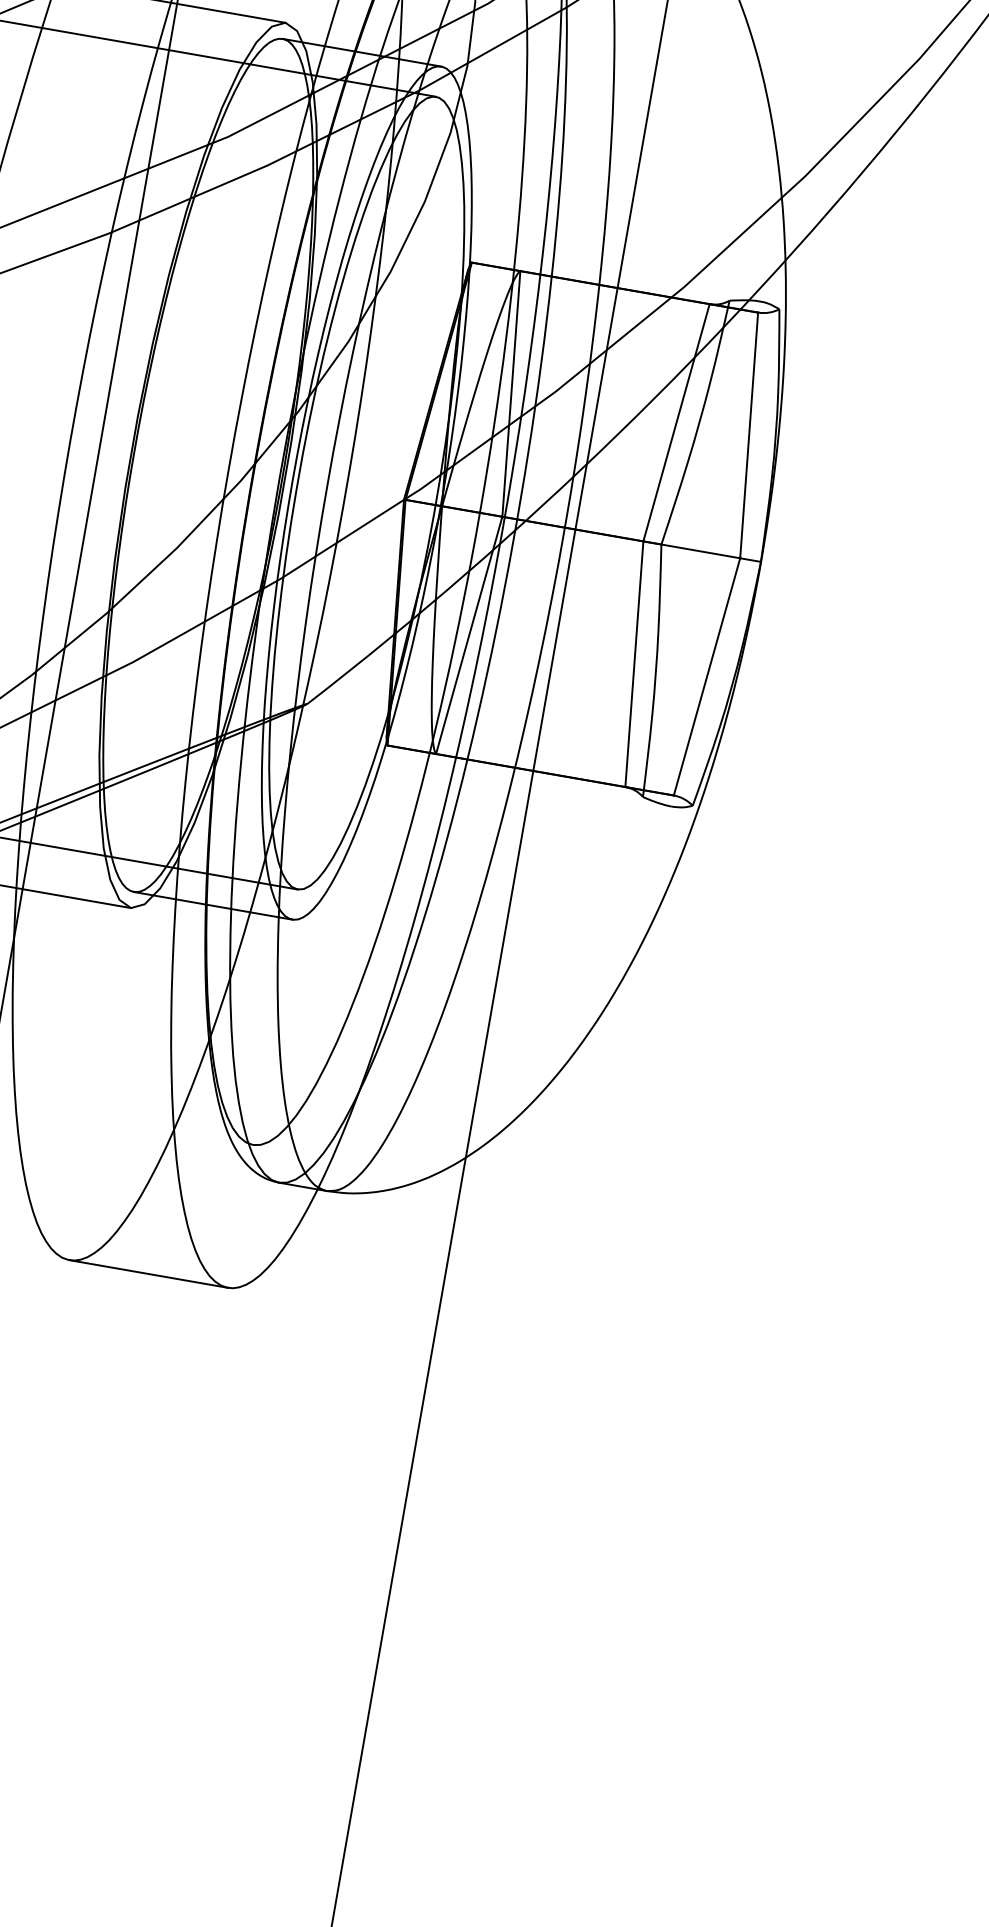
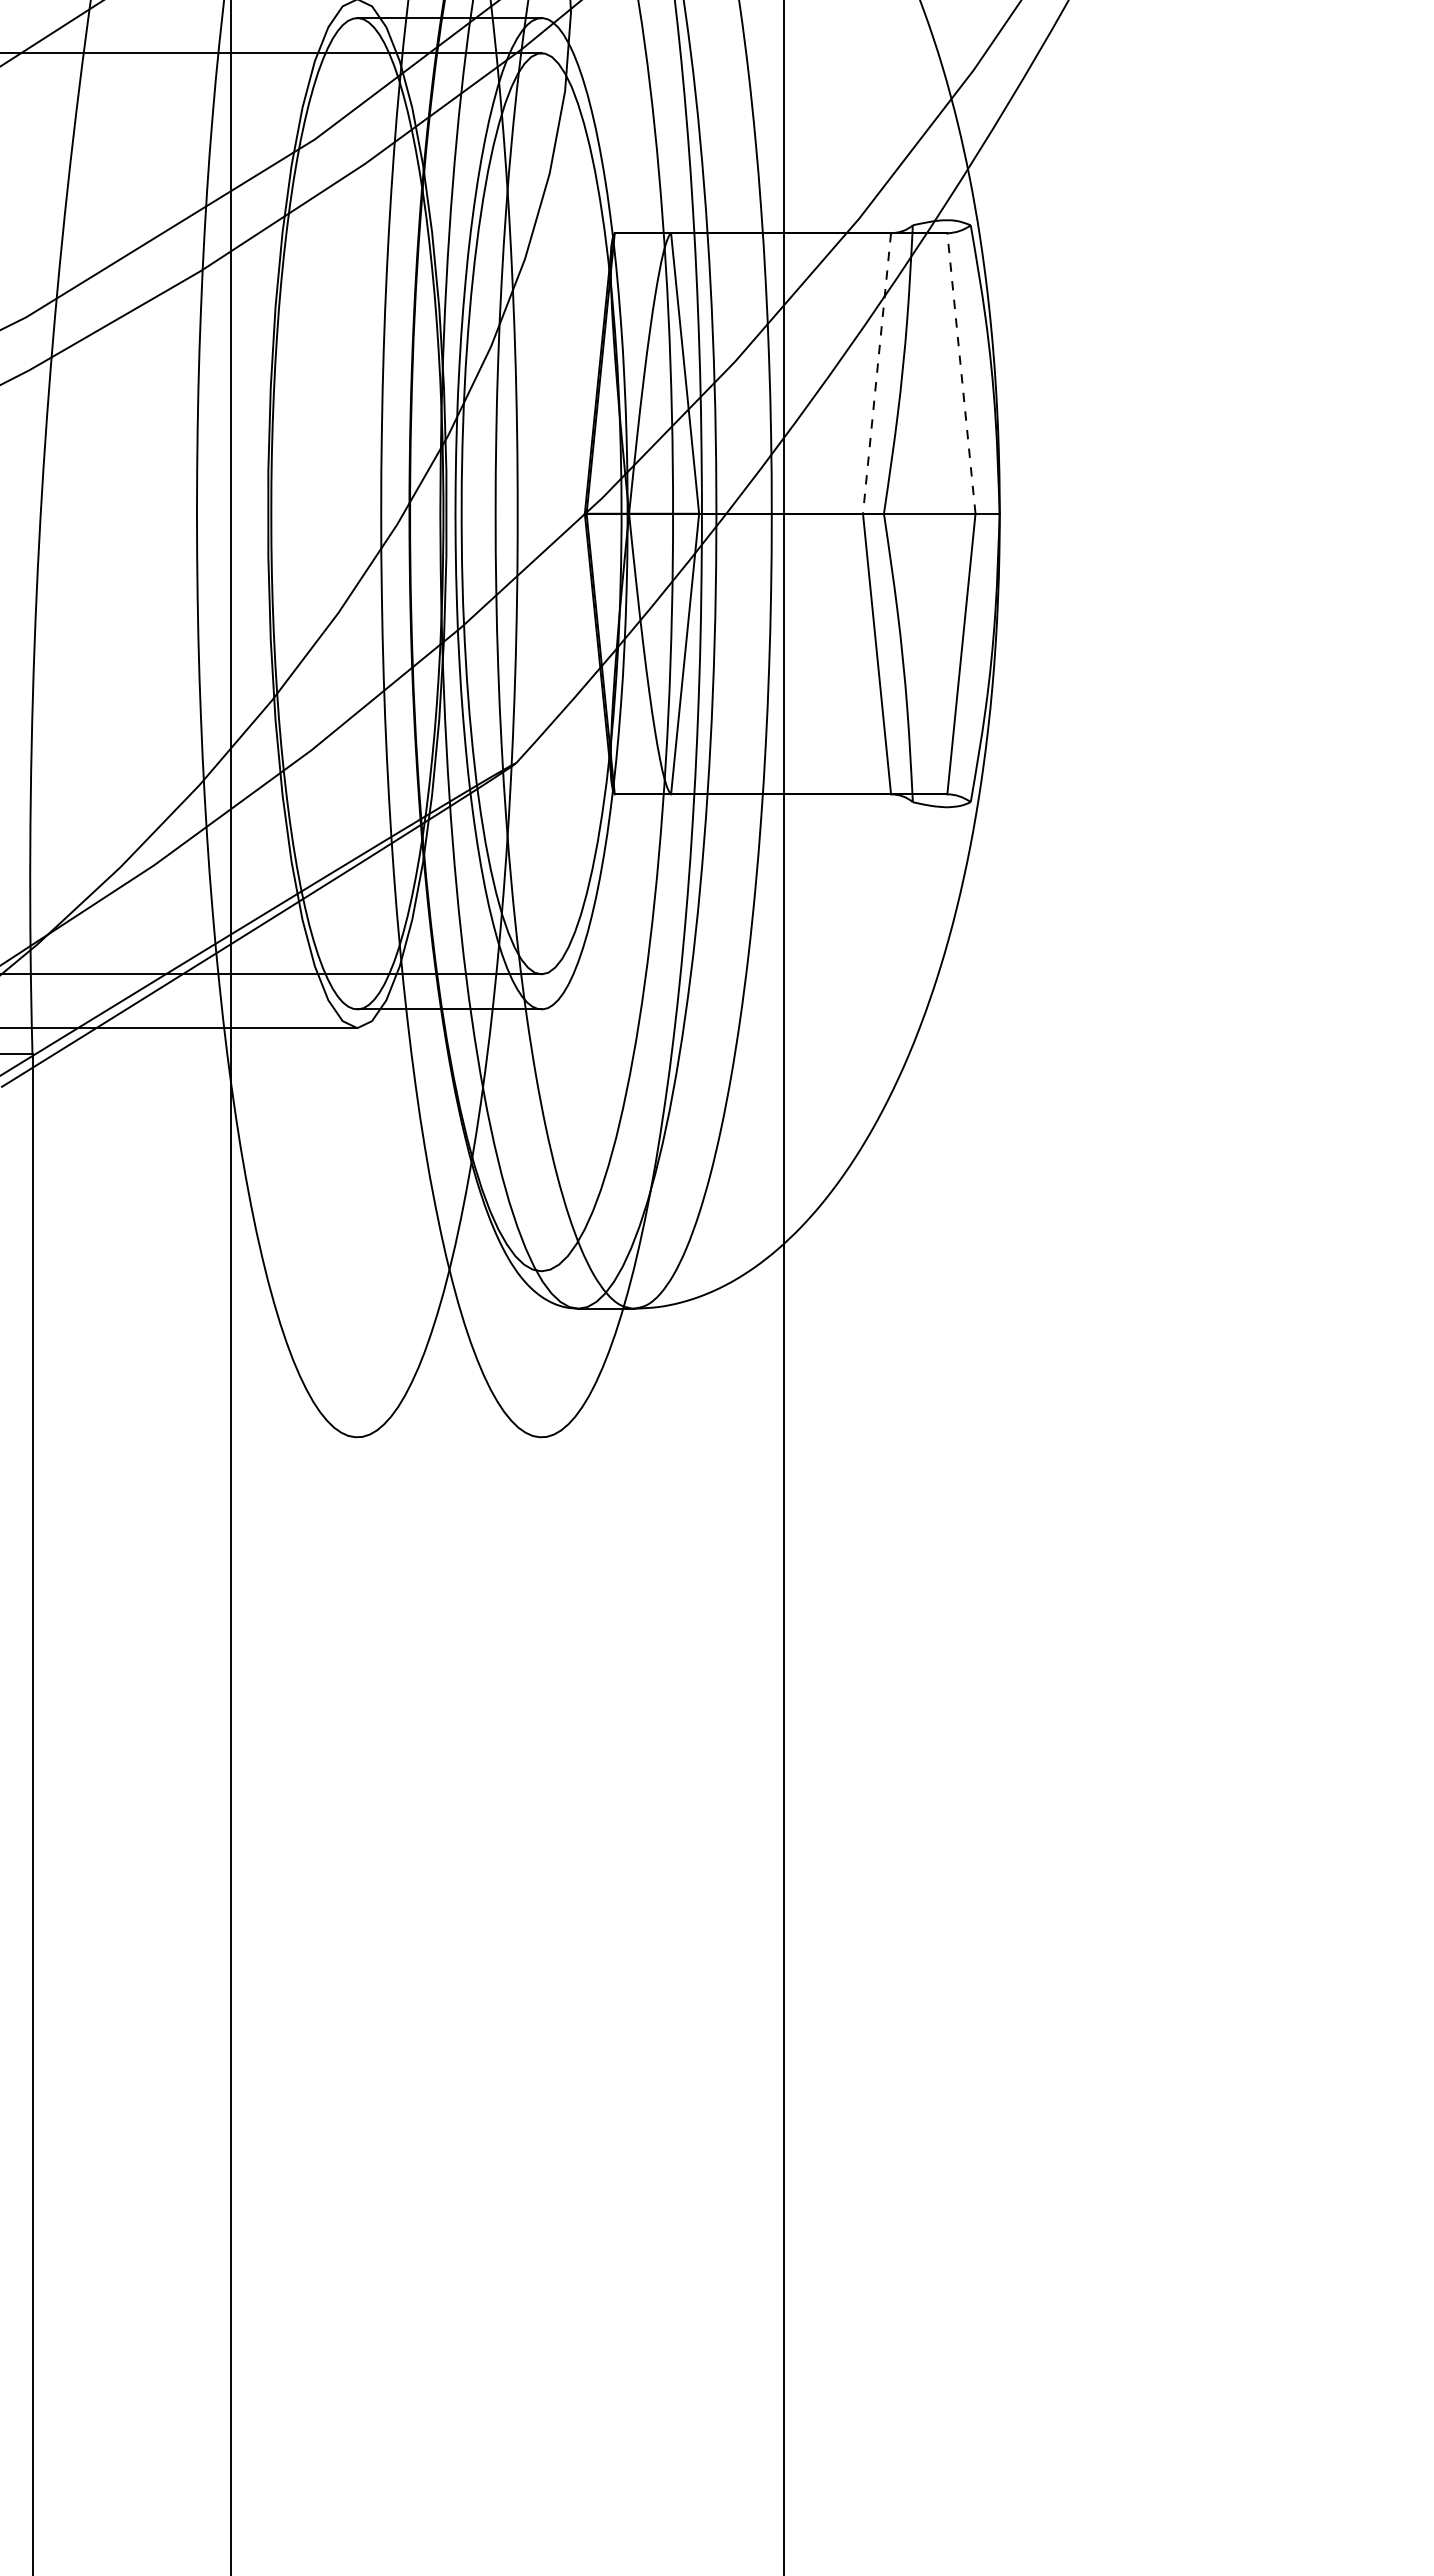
line: (676, 422) -> (877, 373), solid -> dashed
line: (749, 435) -> (961, 373), solid -> dashed
line: (148, 1274) -> (449, 1437), removed

